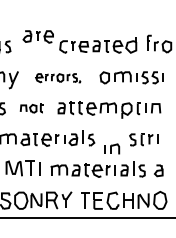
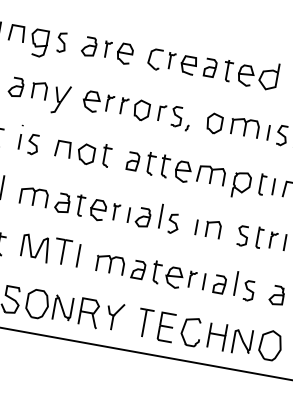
part: (37, 36) -> (106, 49), moved
part: (57, 78) -> (135, 110), size x1.43
part: (31, 108) -> (82, 152), size x1.43
part: (112, 148) -> (209, 227), moved

